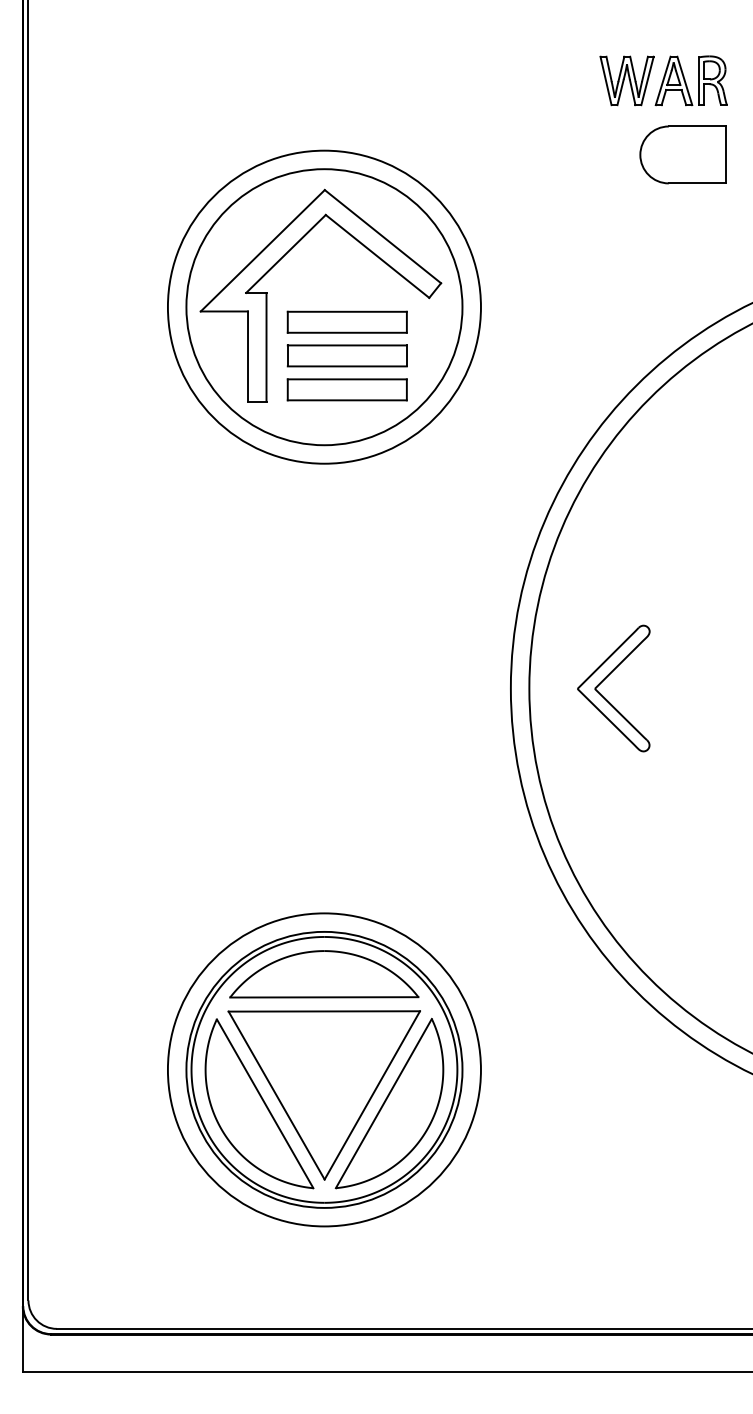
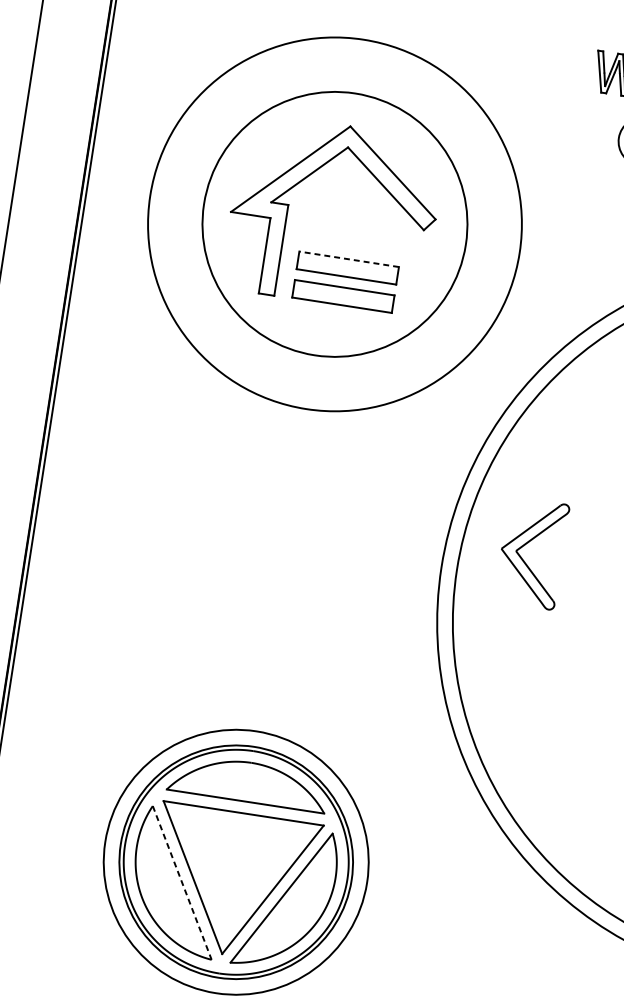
circle: (324, 307) -> (334, 224), size x1.6
part: (346, 321) -> (351, 239), removed
line: (347, 345) -> (349, 259), solid -> dashed
part: (605, 679) -> (526, 544), moved
line: (265, 1104) -> (182, 883), solid -> dashed

